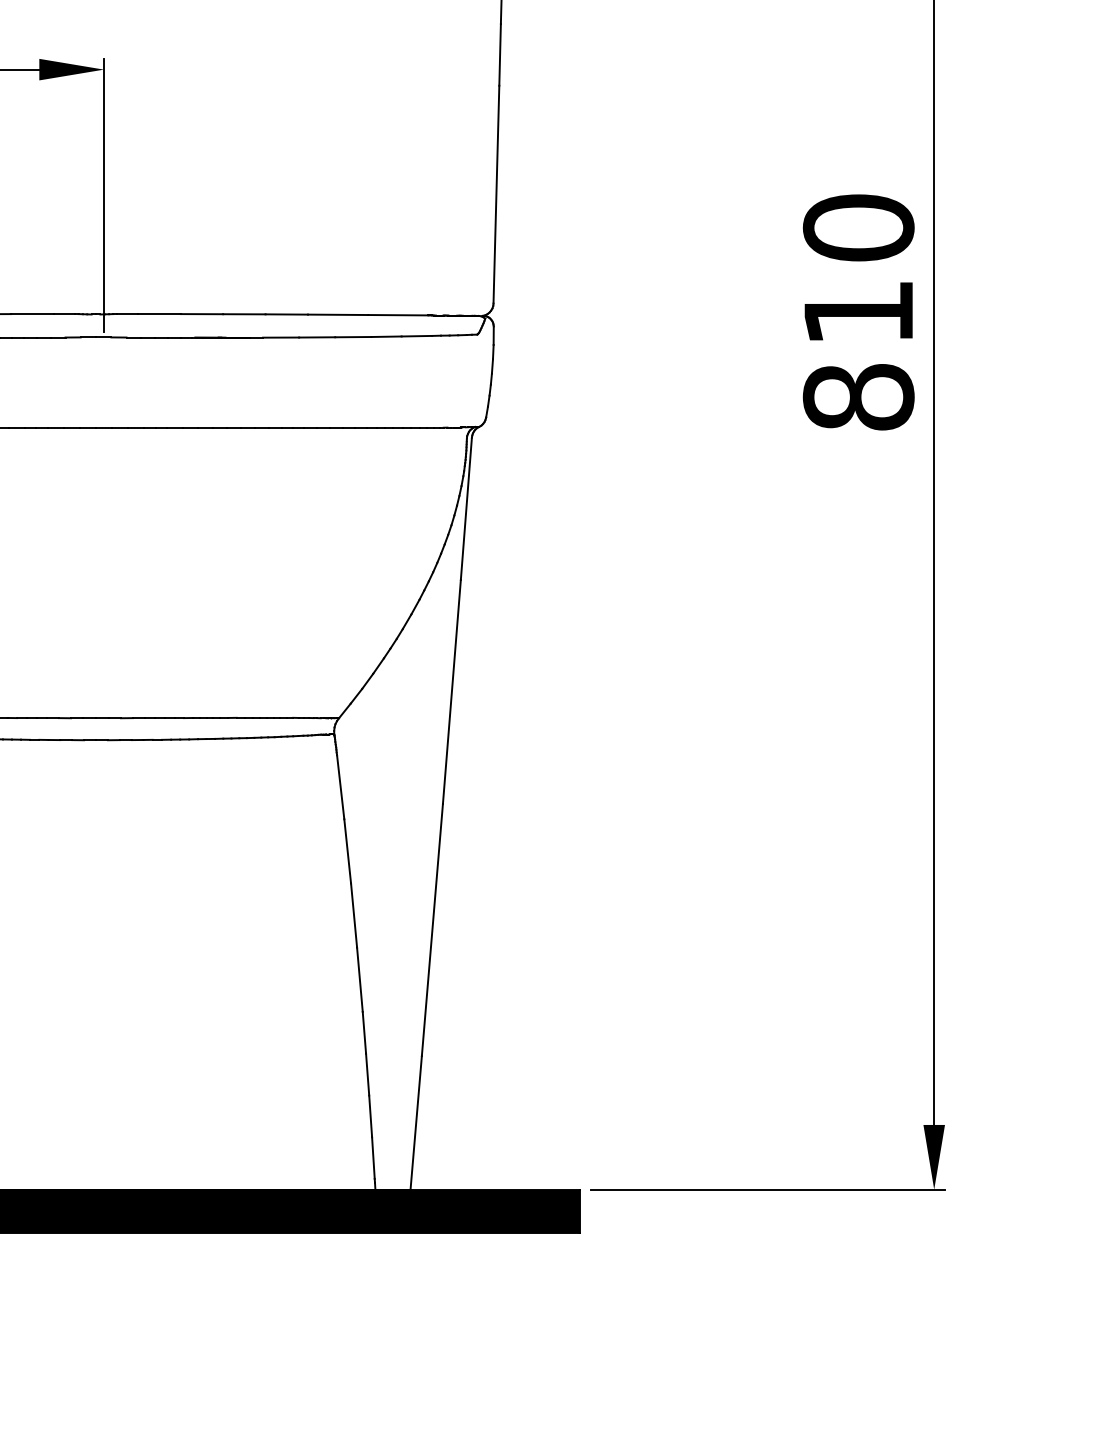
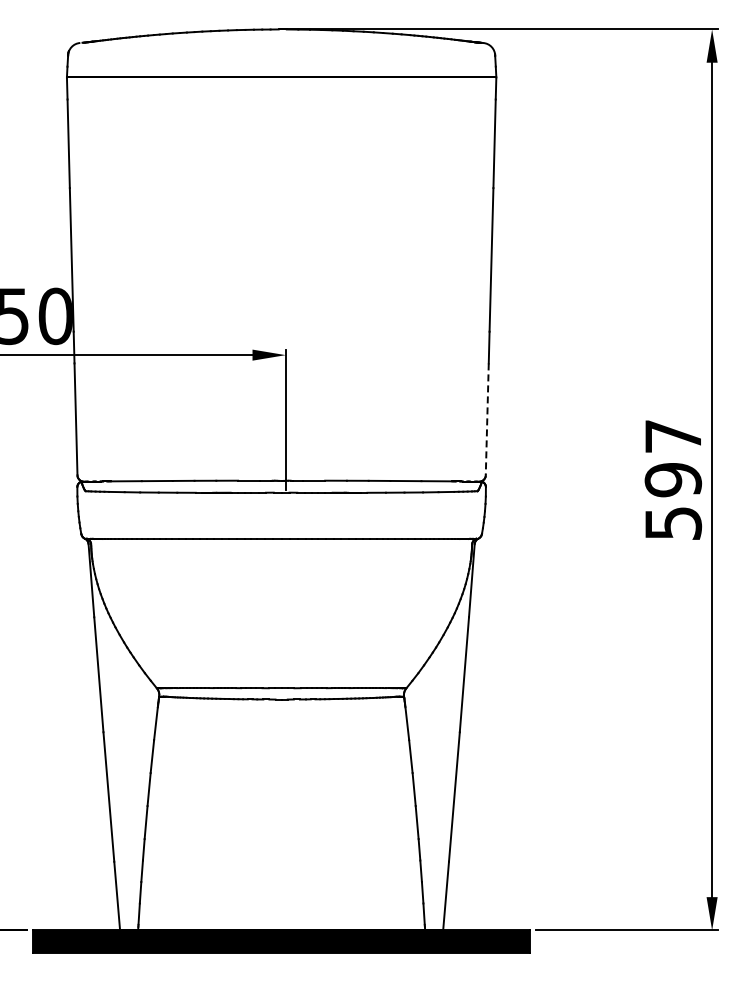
line: (496, 194) -> (487, 419), solid -> dashed
text: (859, 311) -> (673, 479), 810 -> 597

